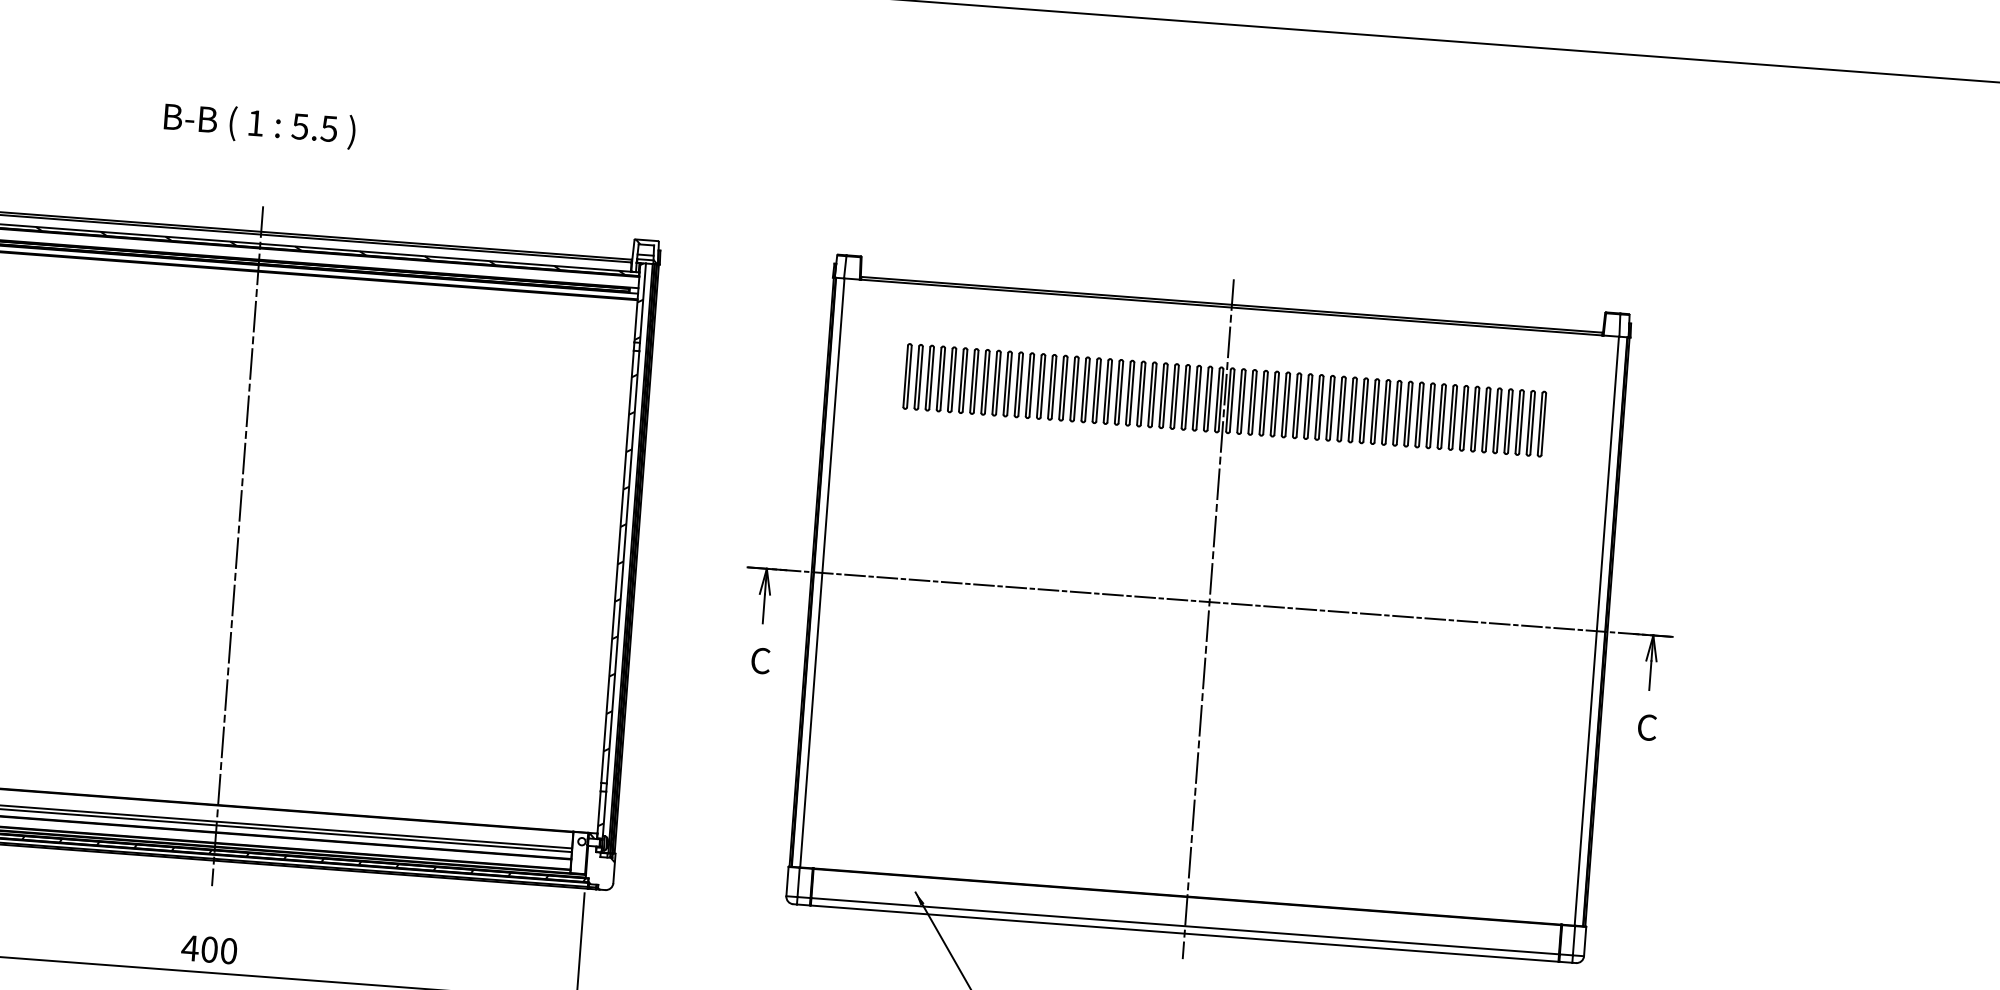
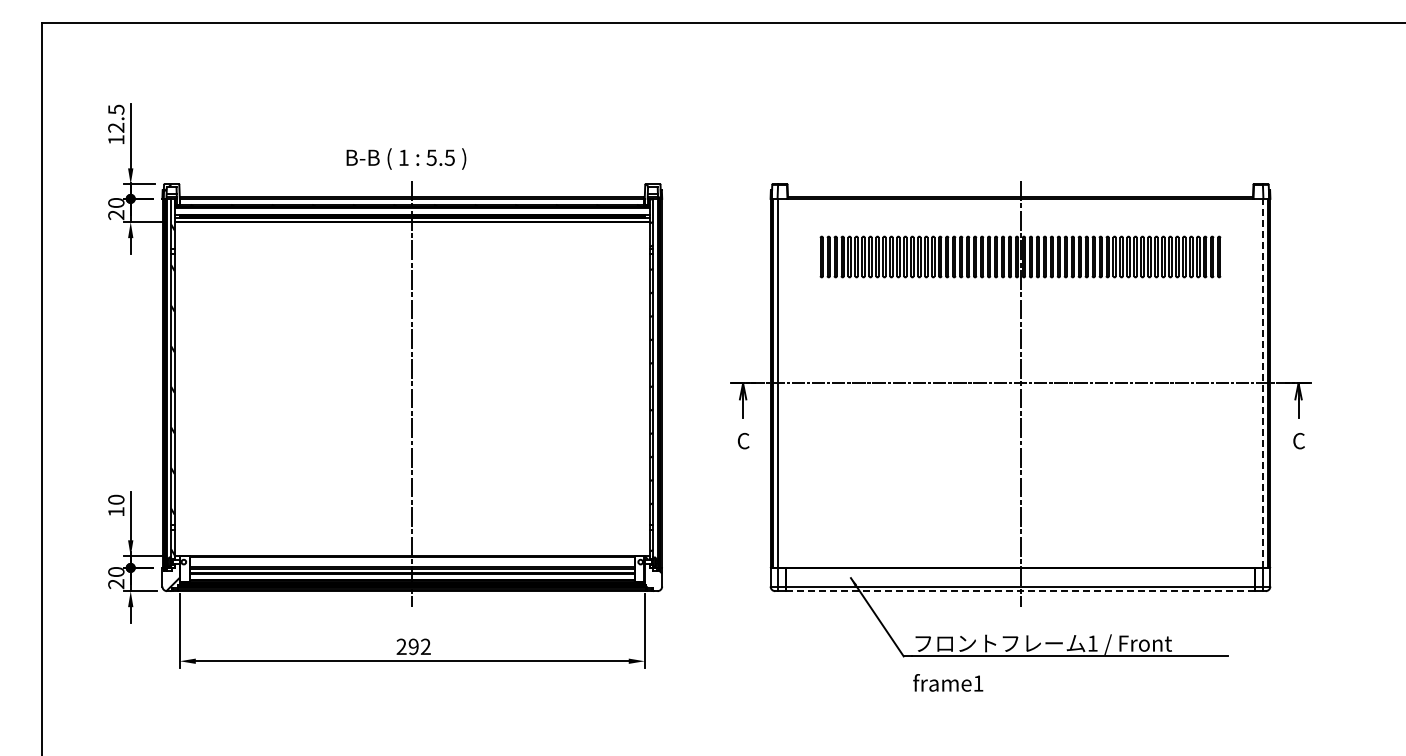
text: (260, 124) -> (406, 158), moved
line: (1597, 631) -> (1263, 383), solid -> dashed
line: (1186, 934) -> (1021, 591), solid -> dashed
text: (209, 949) -> (413, 646), 400 -> 292

